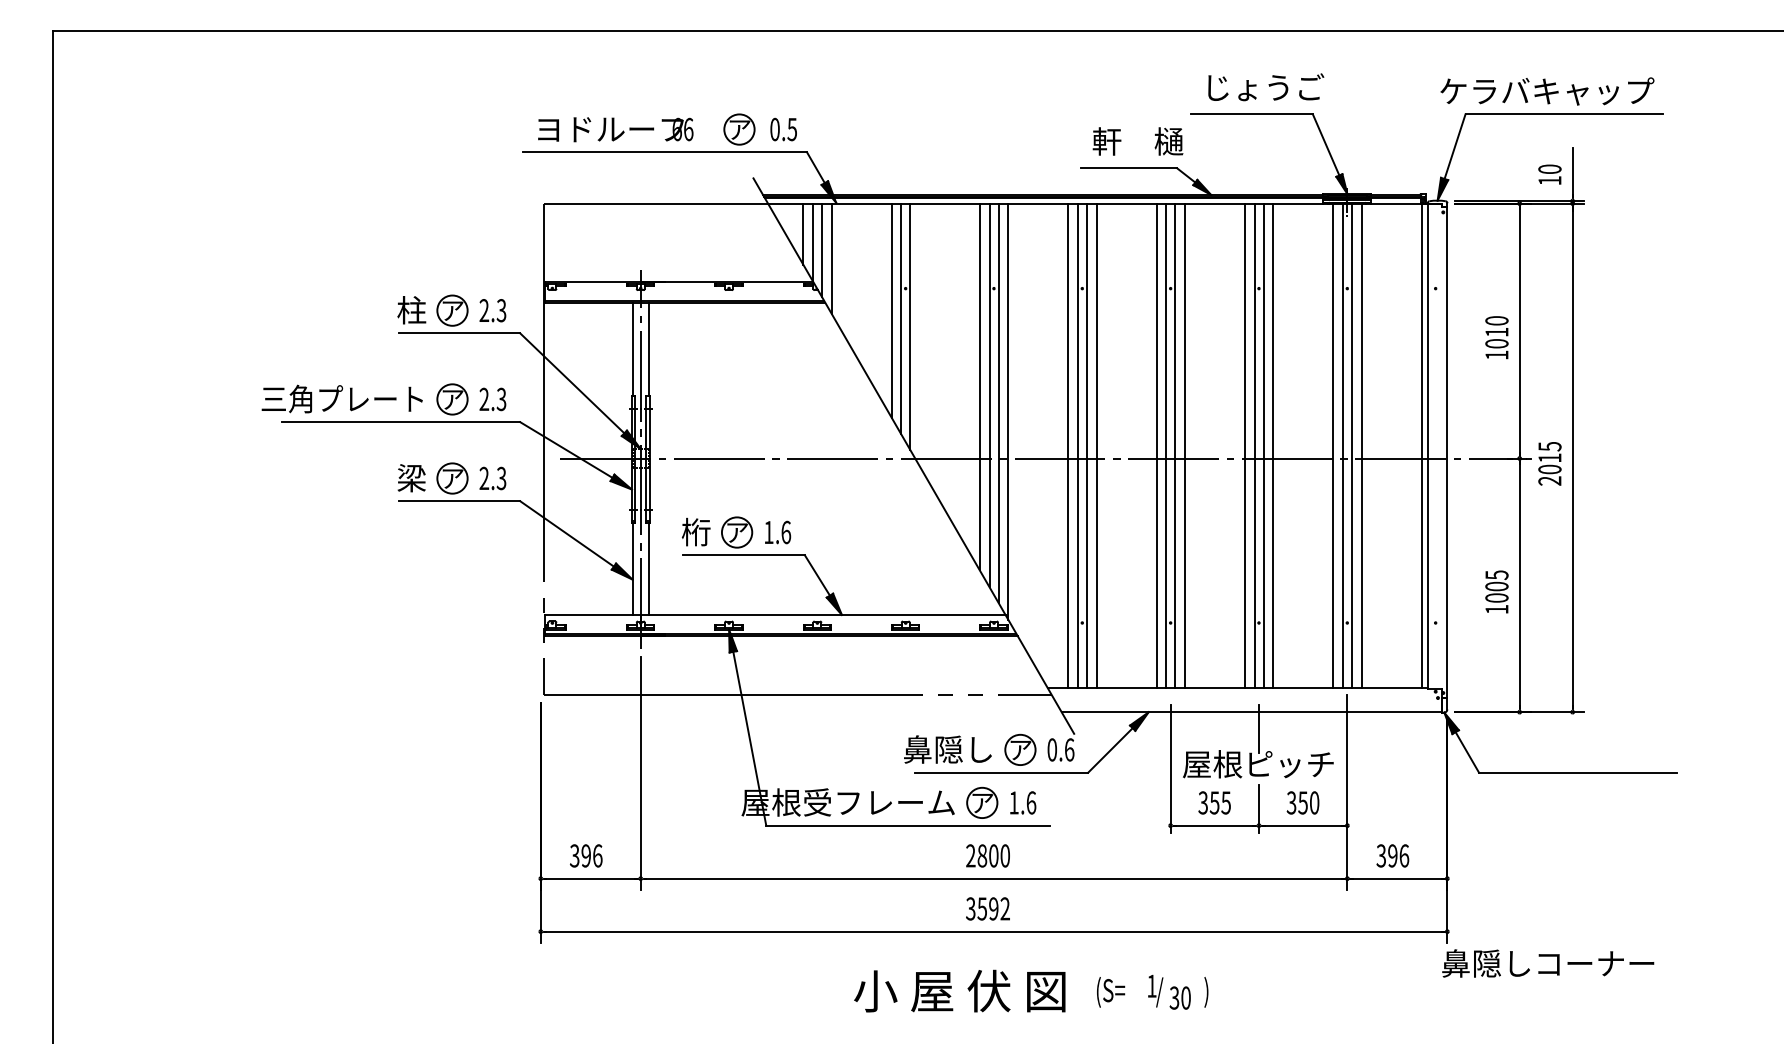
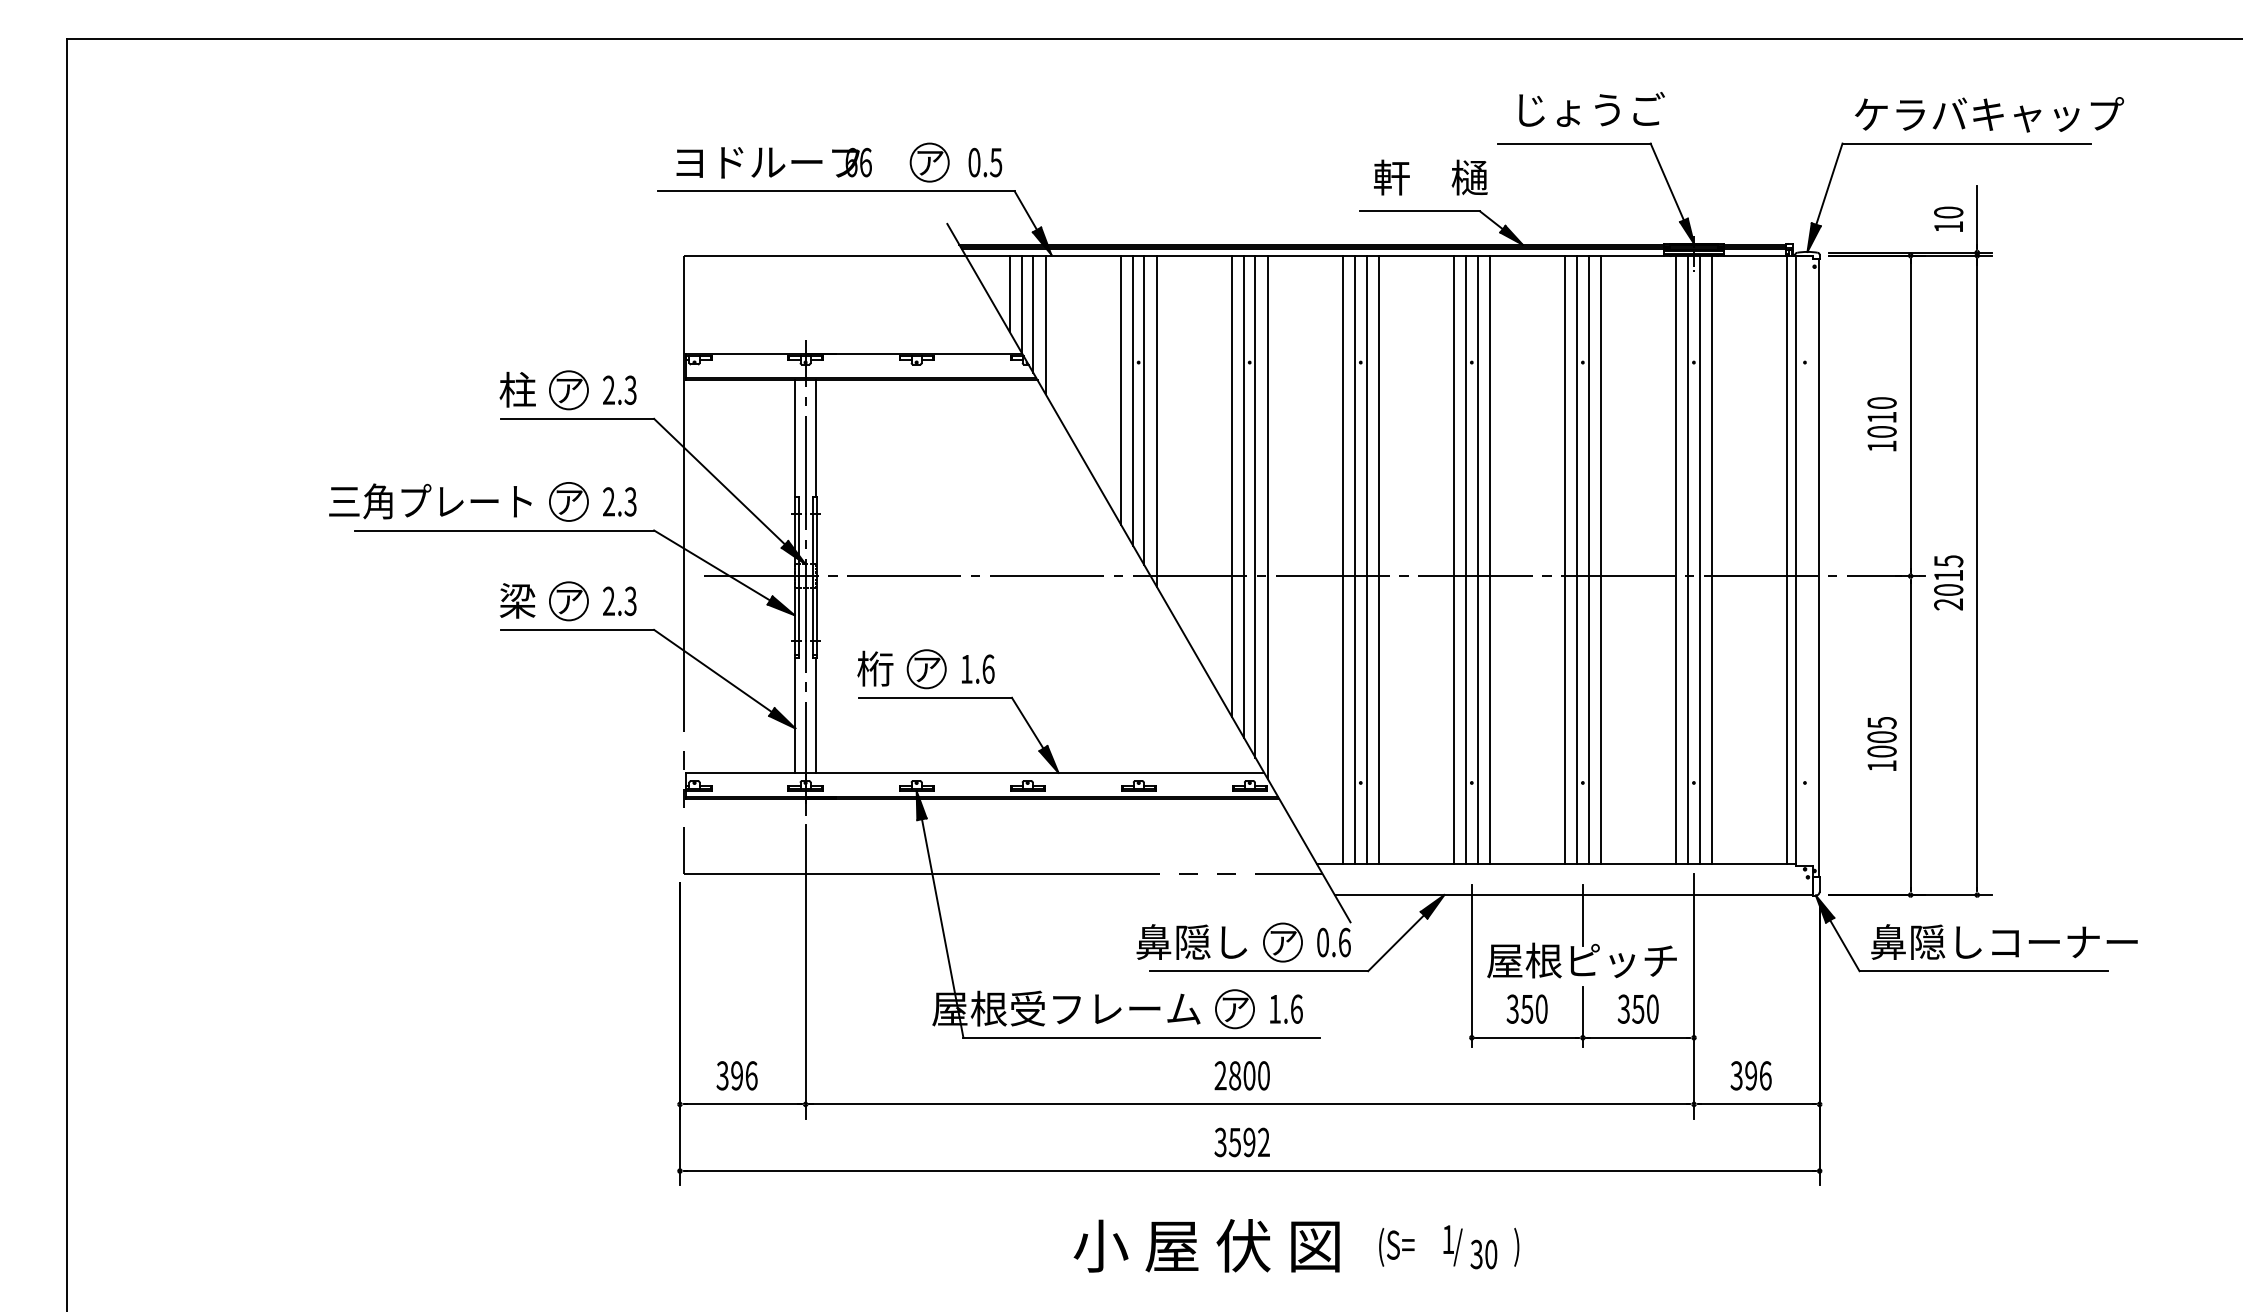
text: (1547, 91) -> (1989, 114), moved
line: (919, 334) -> (1156, 420), added
text: (1226, 802) -> (1541, 1008), 355 -> 350
text: (1548, 963) -> (2004, 941), moved

